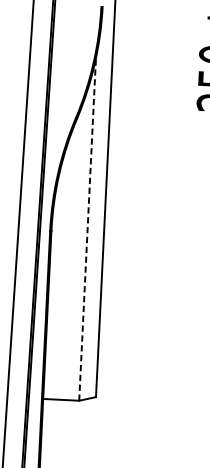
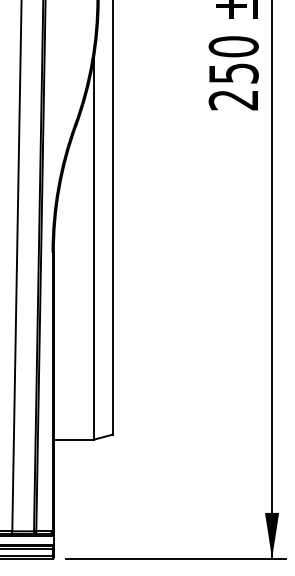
line: (87, 228) -> (94, 247), dashed -> solid

